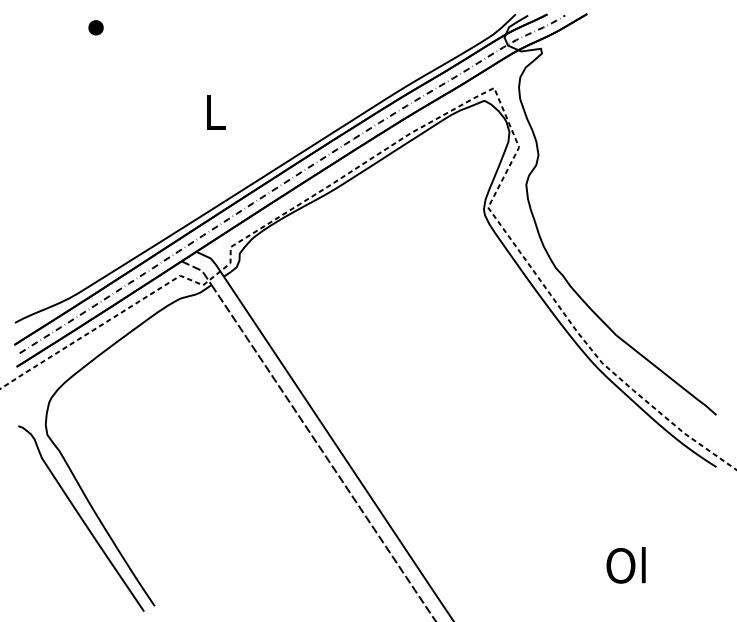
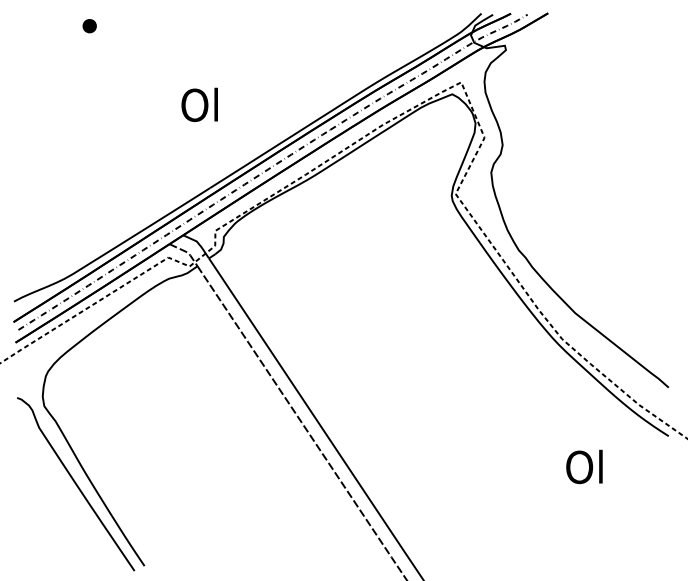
text: (213, 111) -> (199, 104), L -> Ol
text: (626, 564) -> (584, 466), moved

